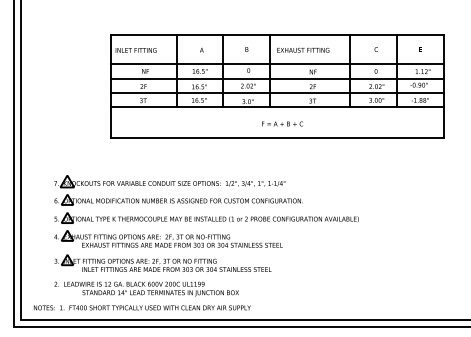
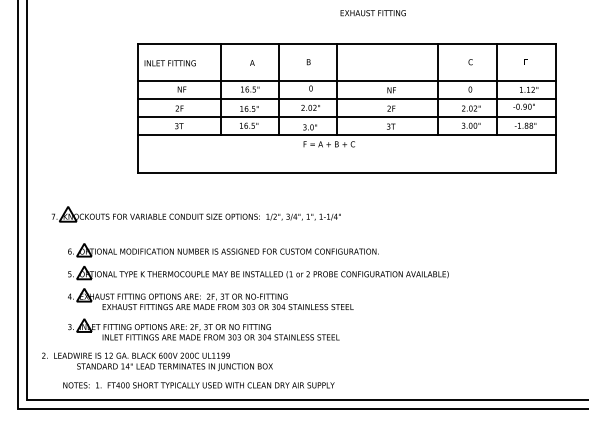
text: (302, 50) -> (372, 13), moved
text: (281, 124) -> (328, 144), moved
part: (169, 181) -> (195, 214), moved
text: (146, 288) -> (157, 361), moved
text: (141, 307) -> (198, 385), moved

